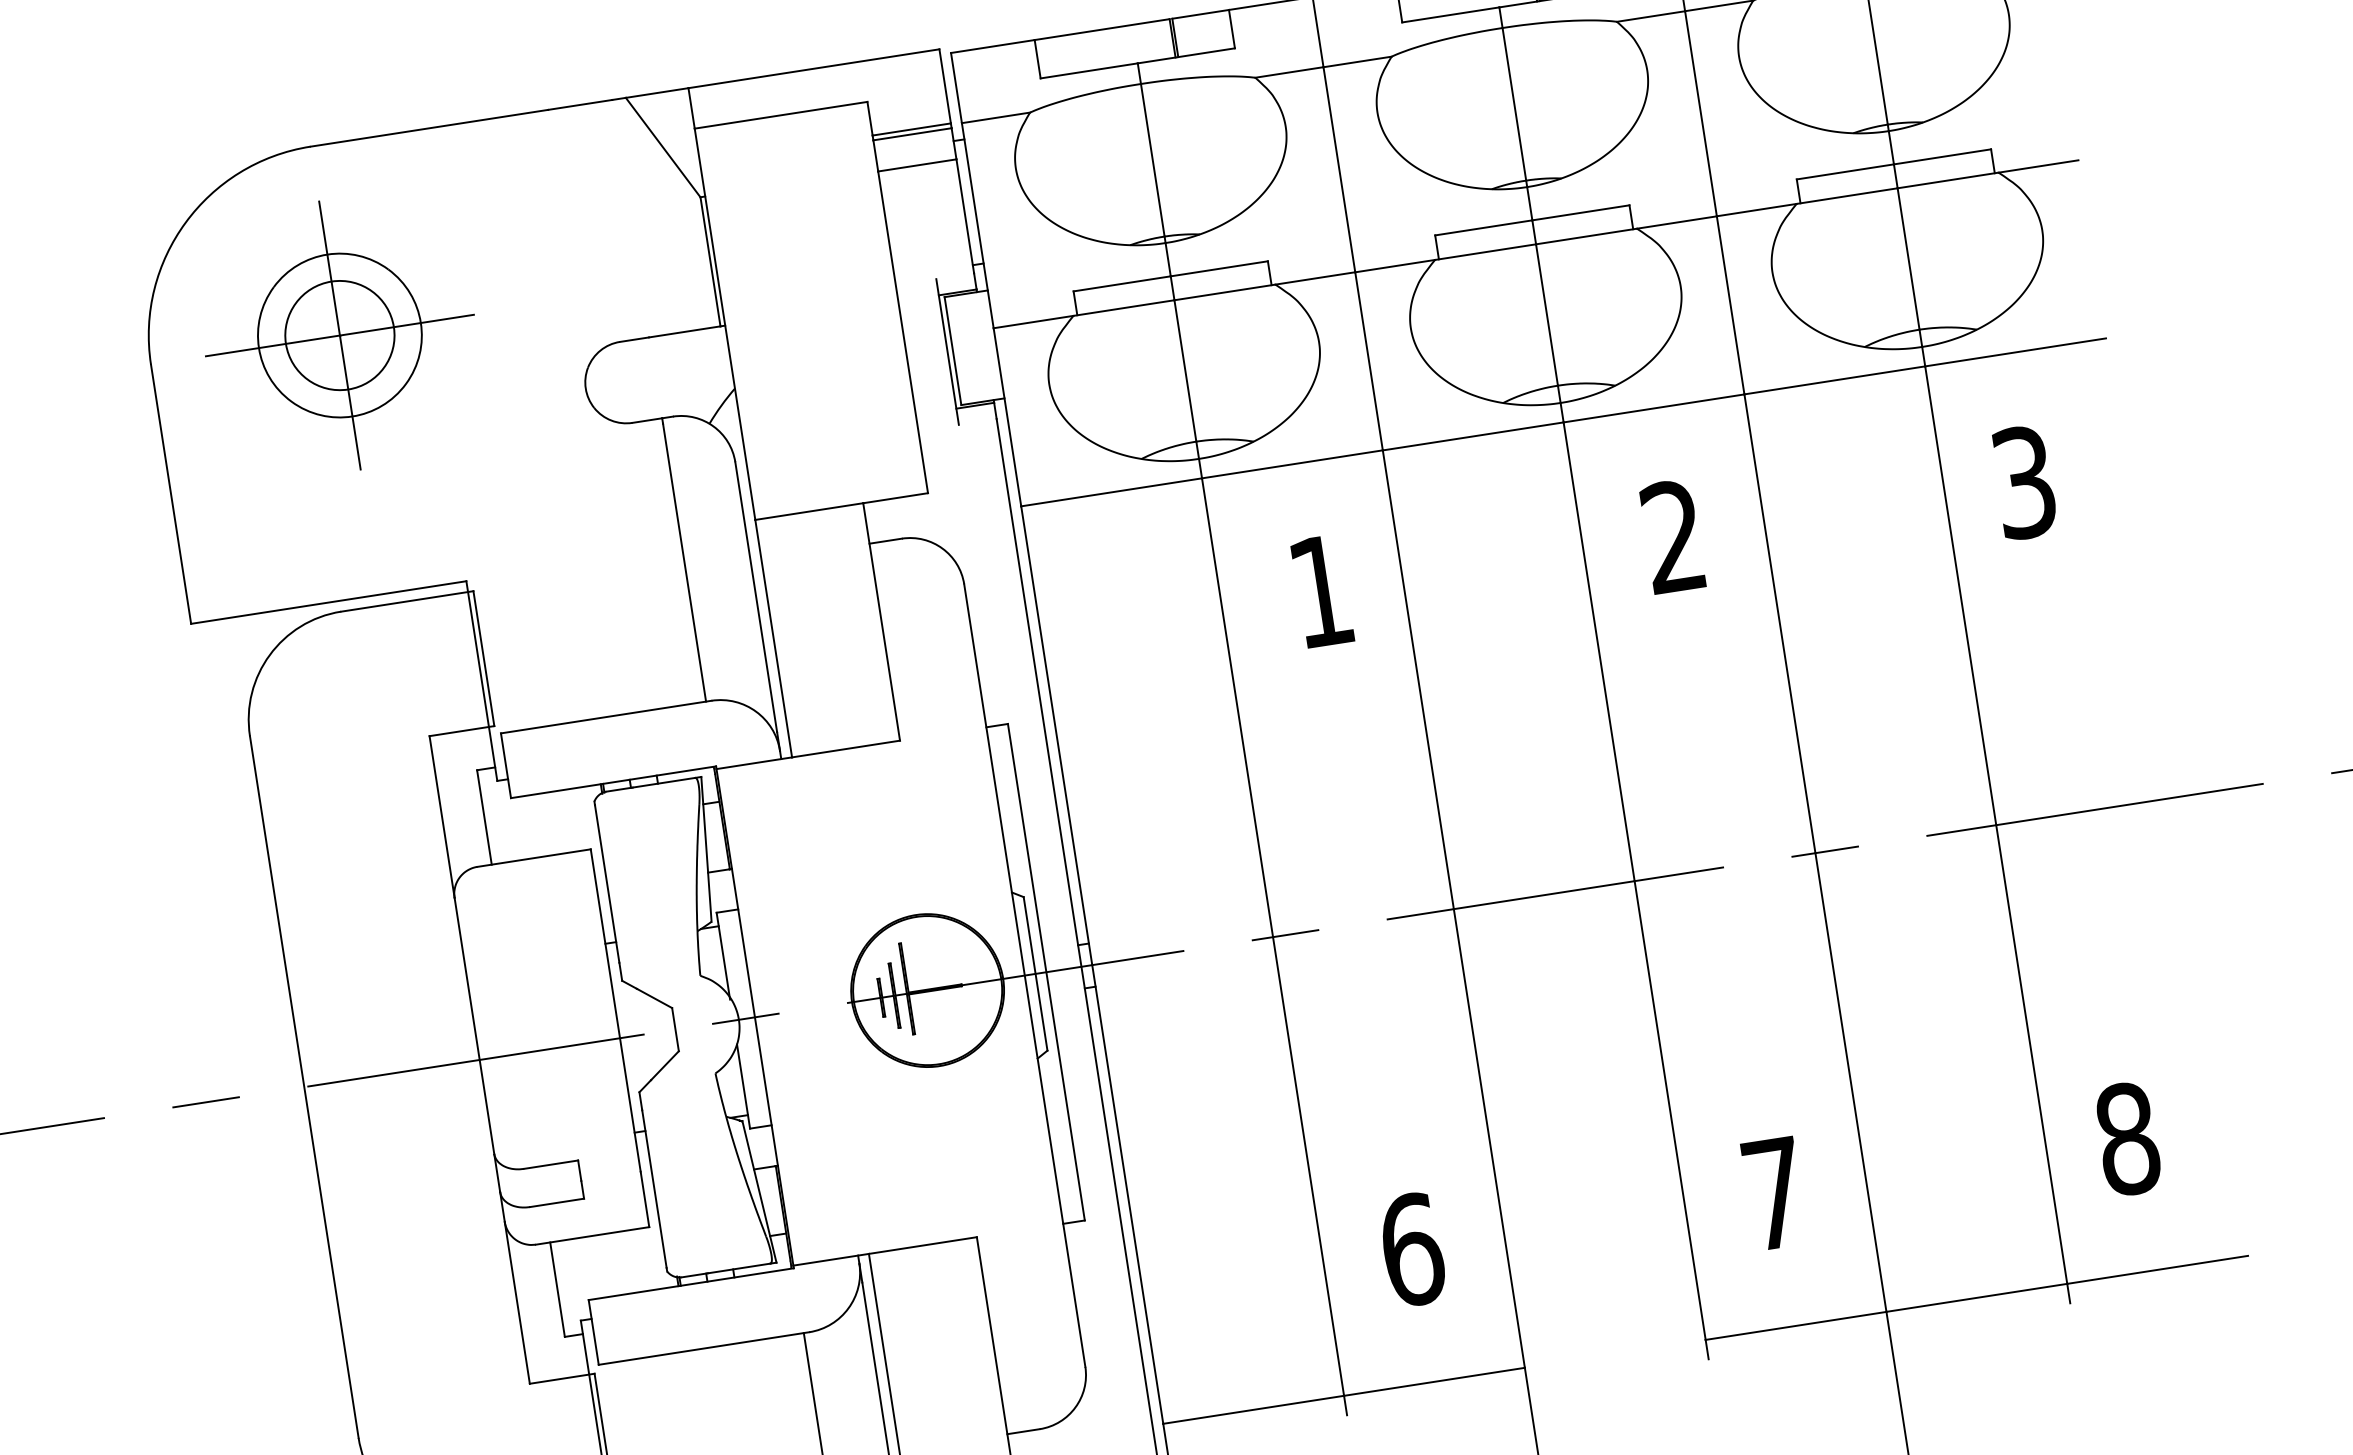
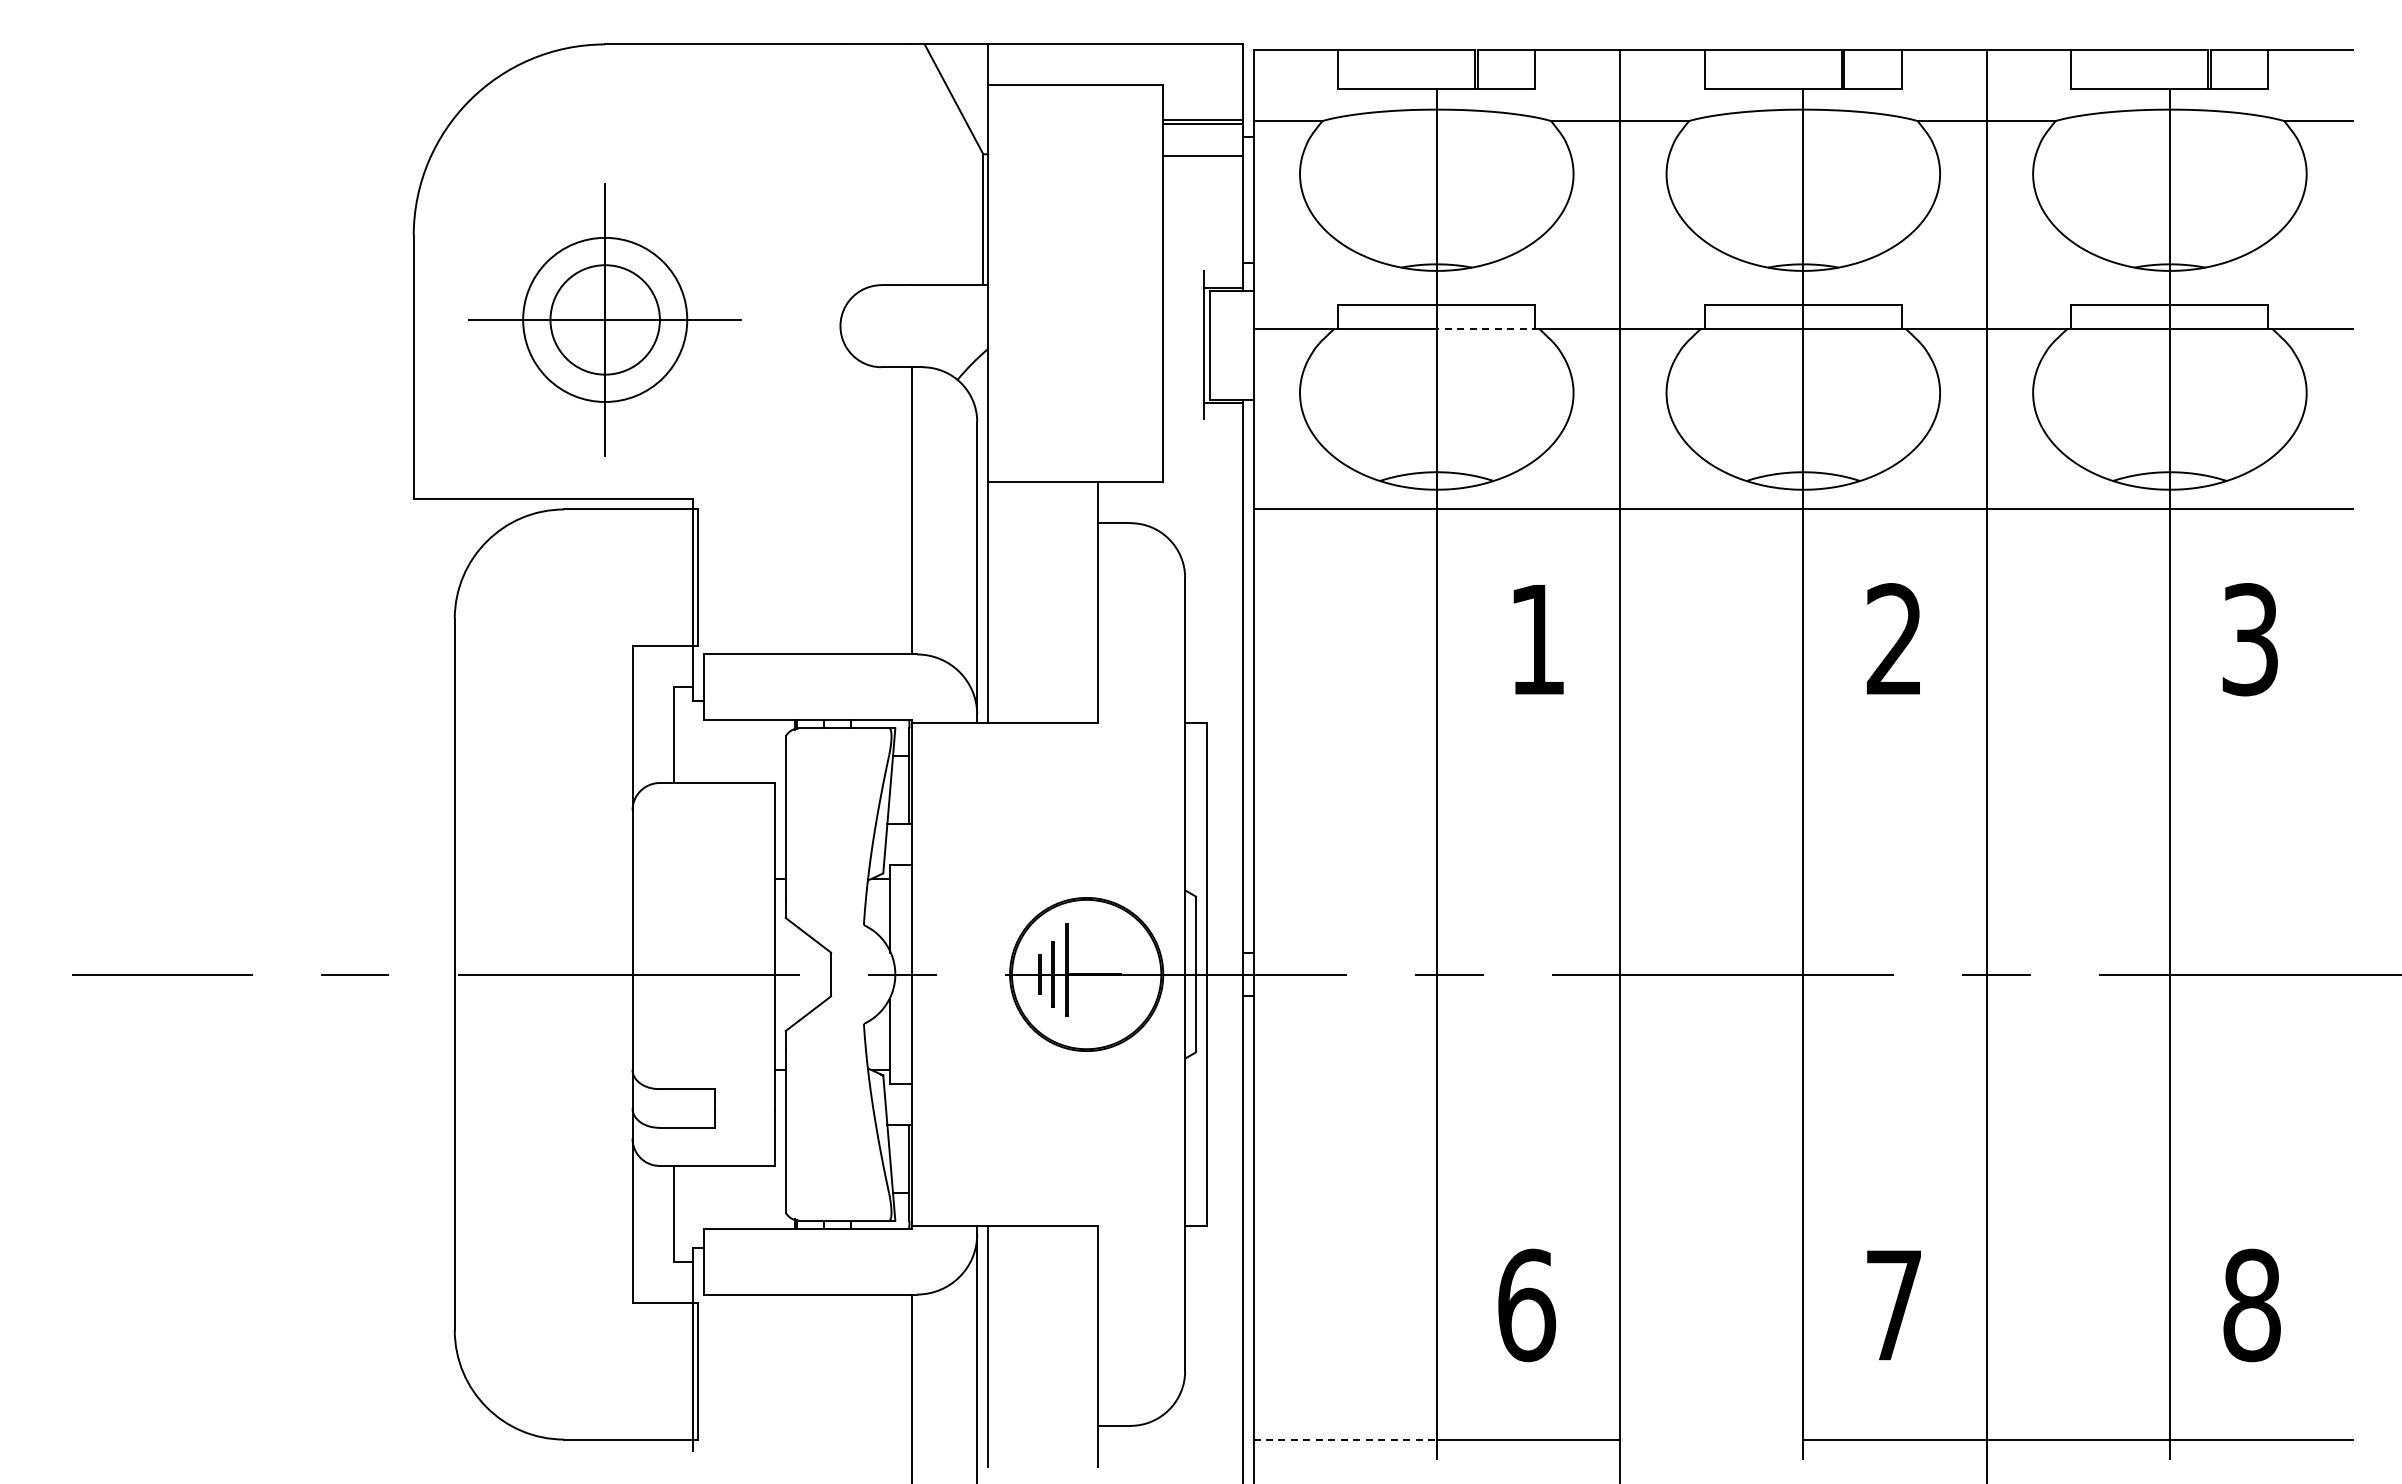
line: (1224, 292) -> (1487, 328), solid -> dashed
part: (339, 335) -> (604, 319), moved
line: (1253, 1409) -> (1345, 1439), solid -> dashed

